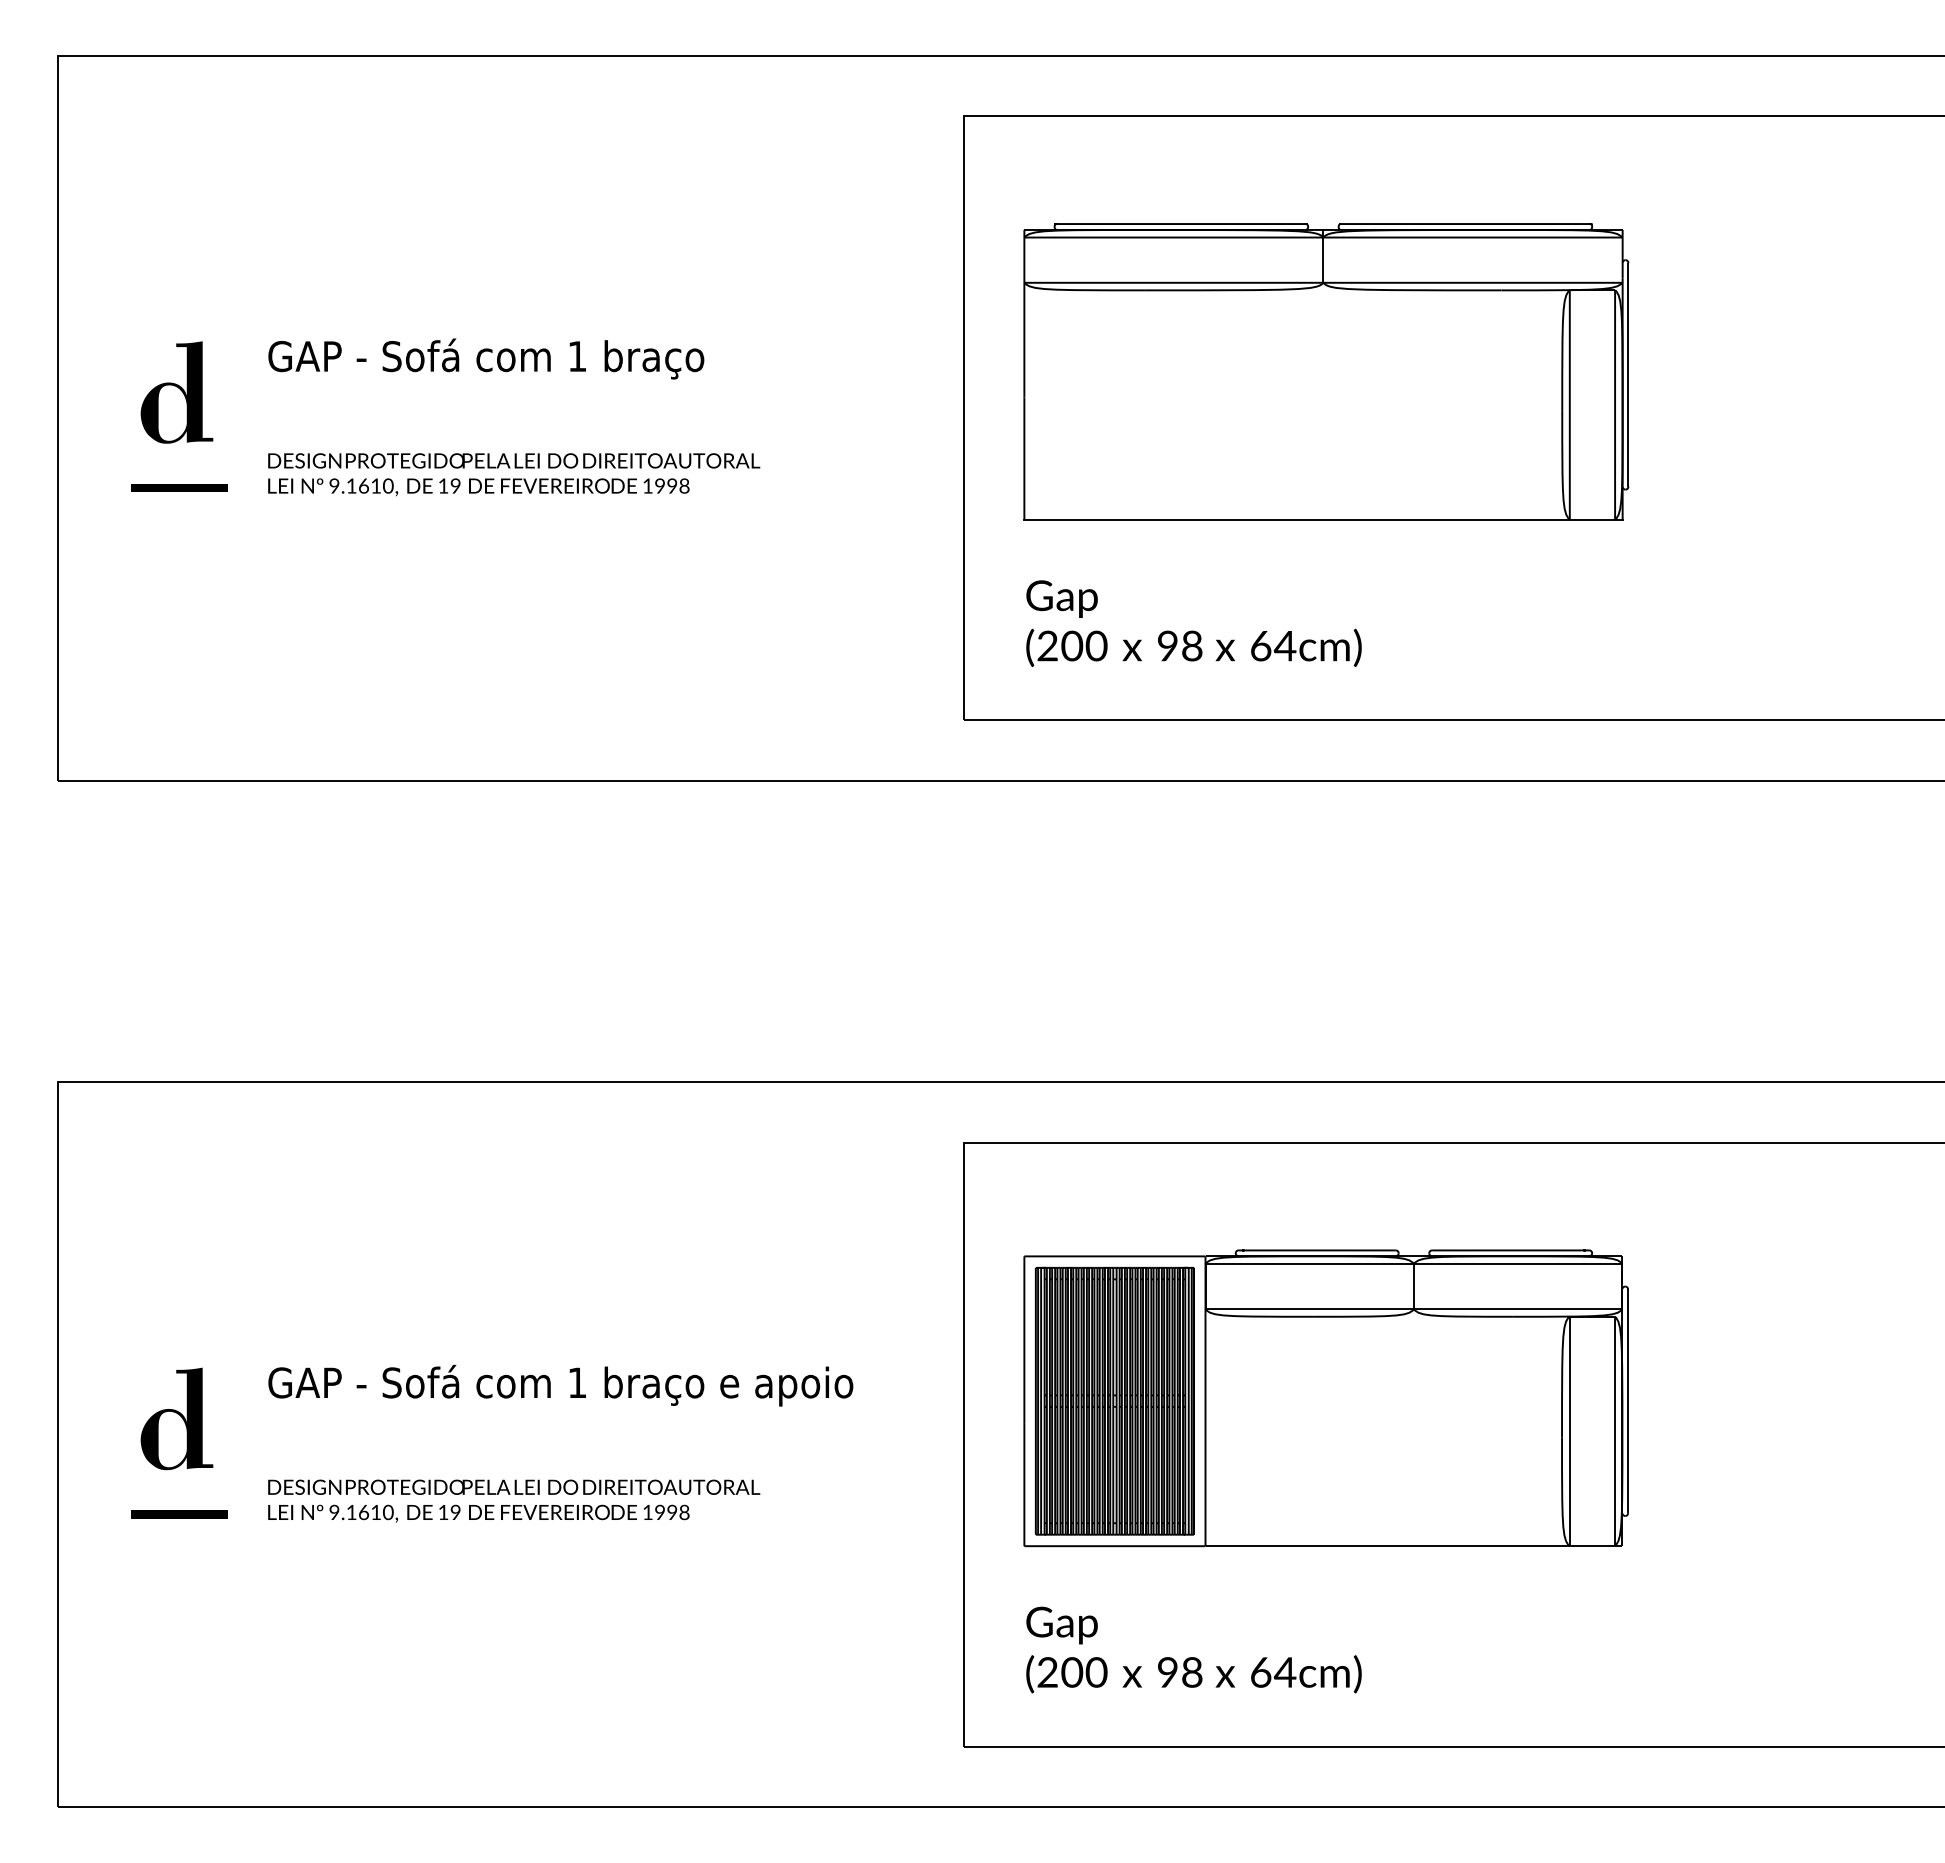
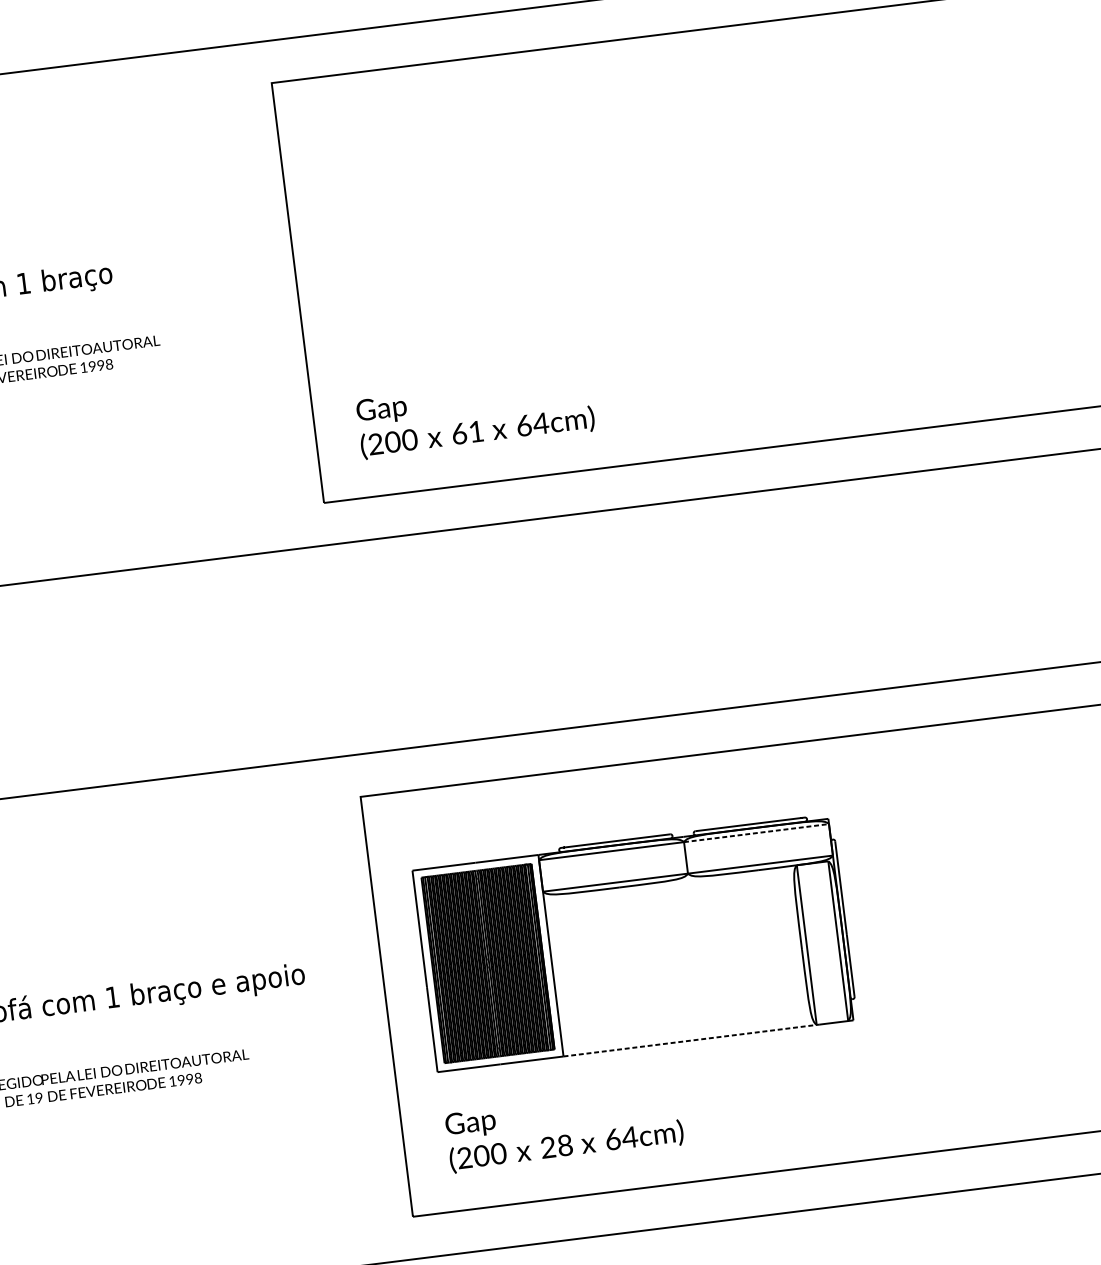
part: (1326, 371) -> (545, 229), removed
text: (1180, 645) -> (468, 432), 98 -> 61
line: (1518, 1263) -> (756, 832), solid -> dashed
line: (1390, 1546) -> (692, 1040), solid -> dashed
text: (1167, 1672) -> (548, 1147), 98 -> 28

